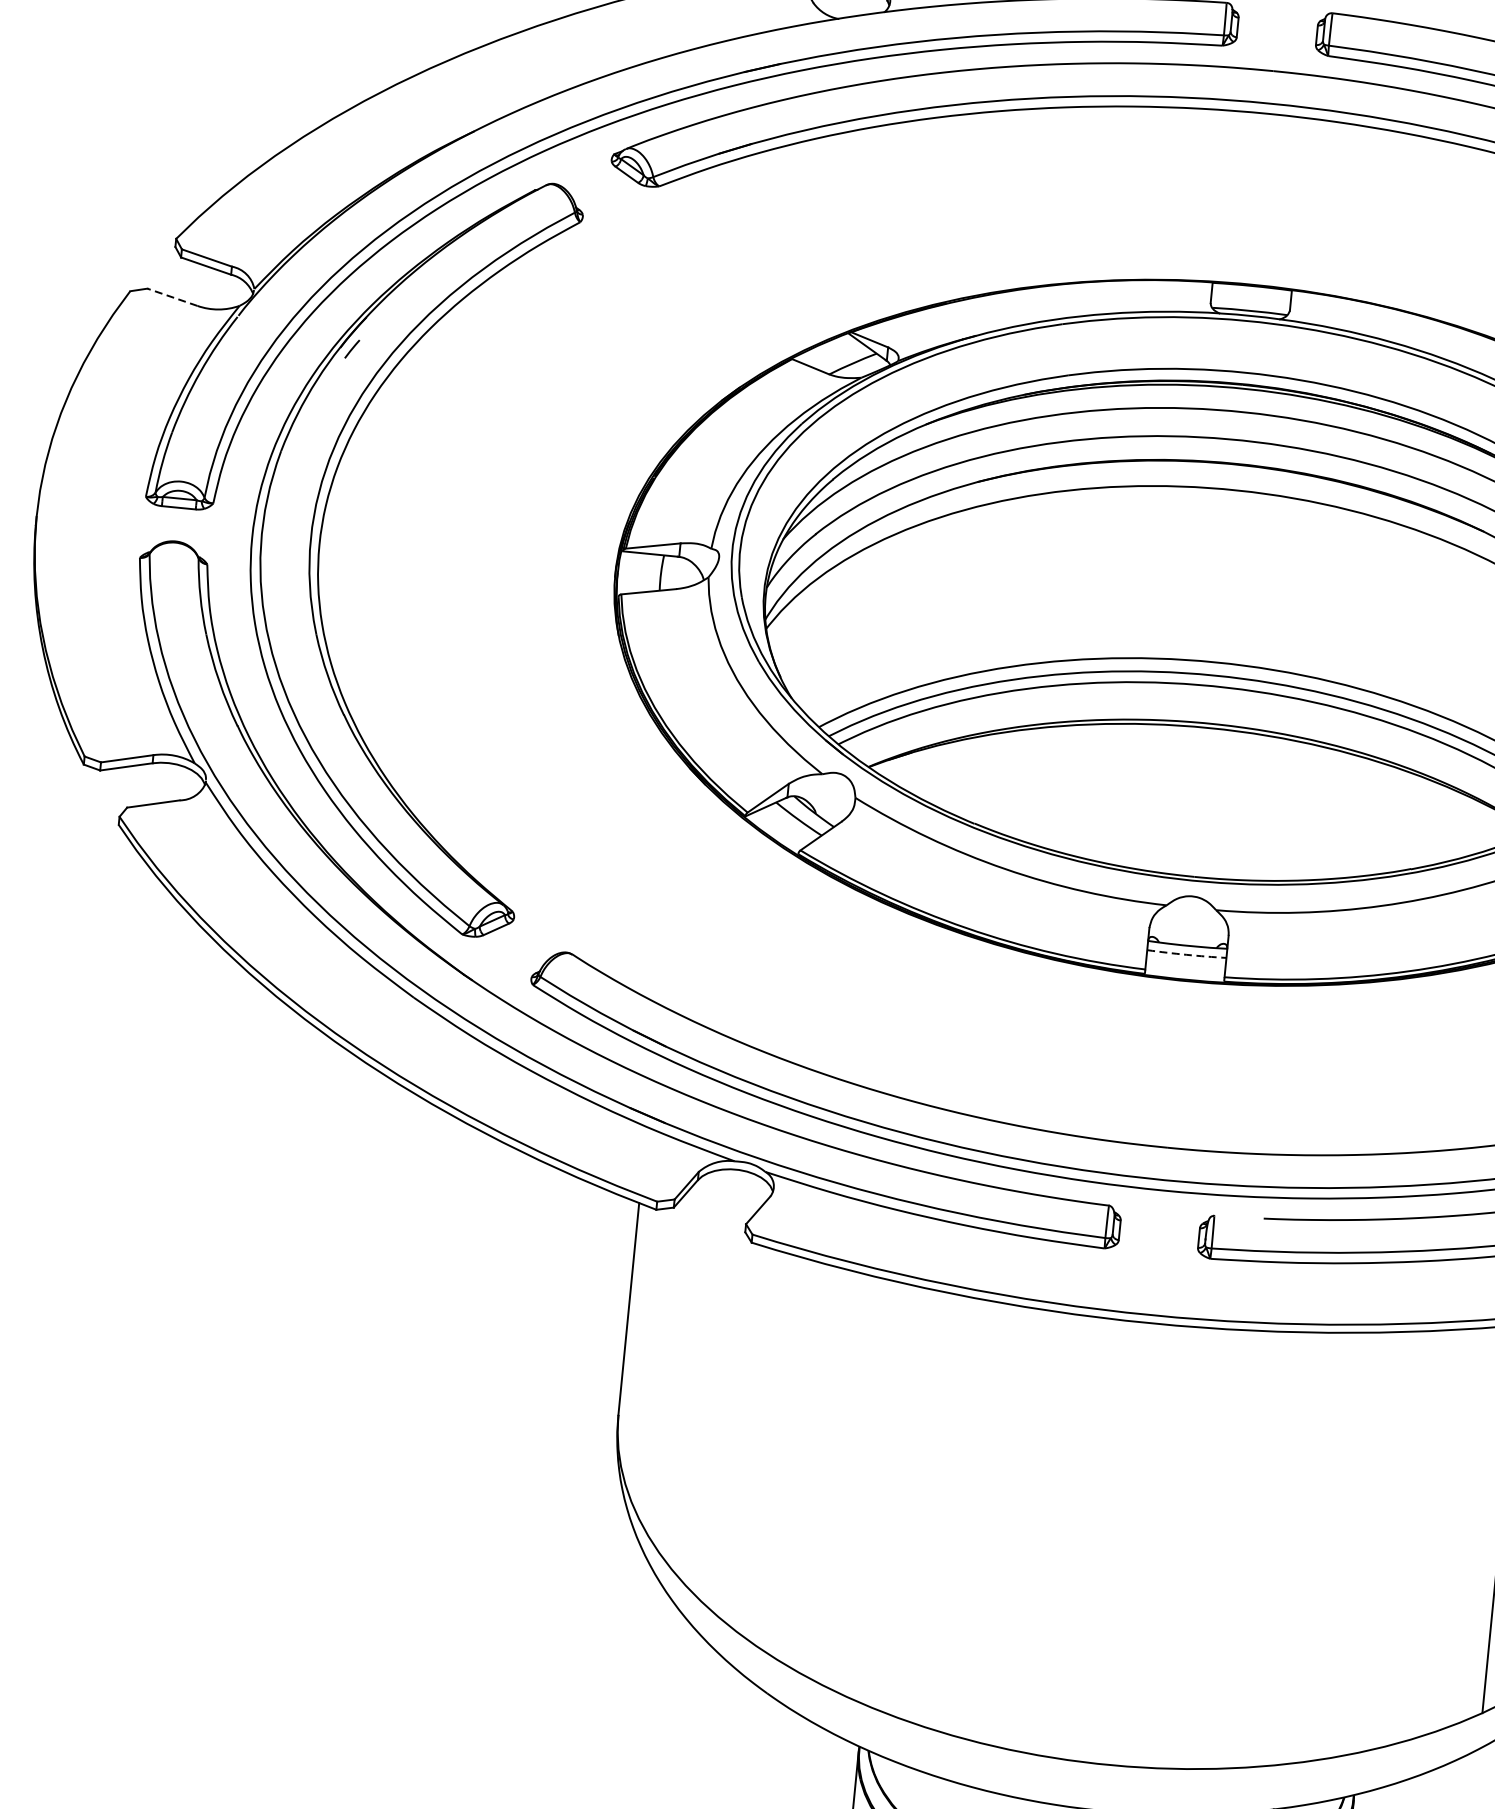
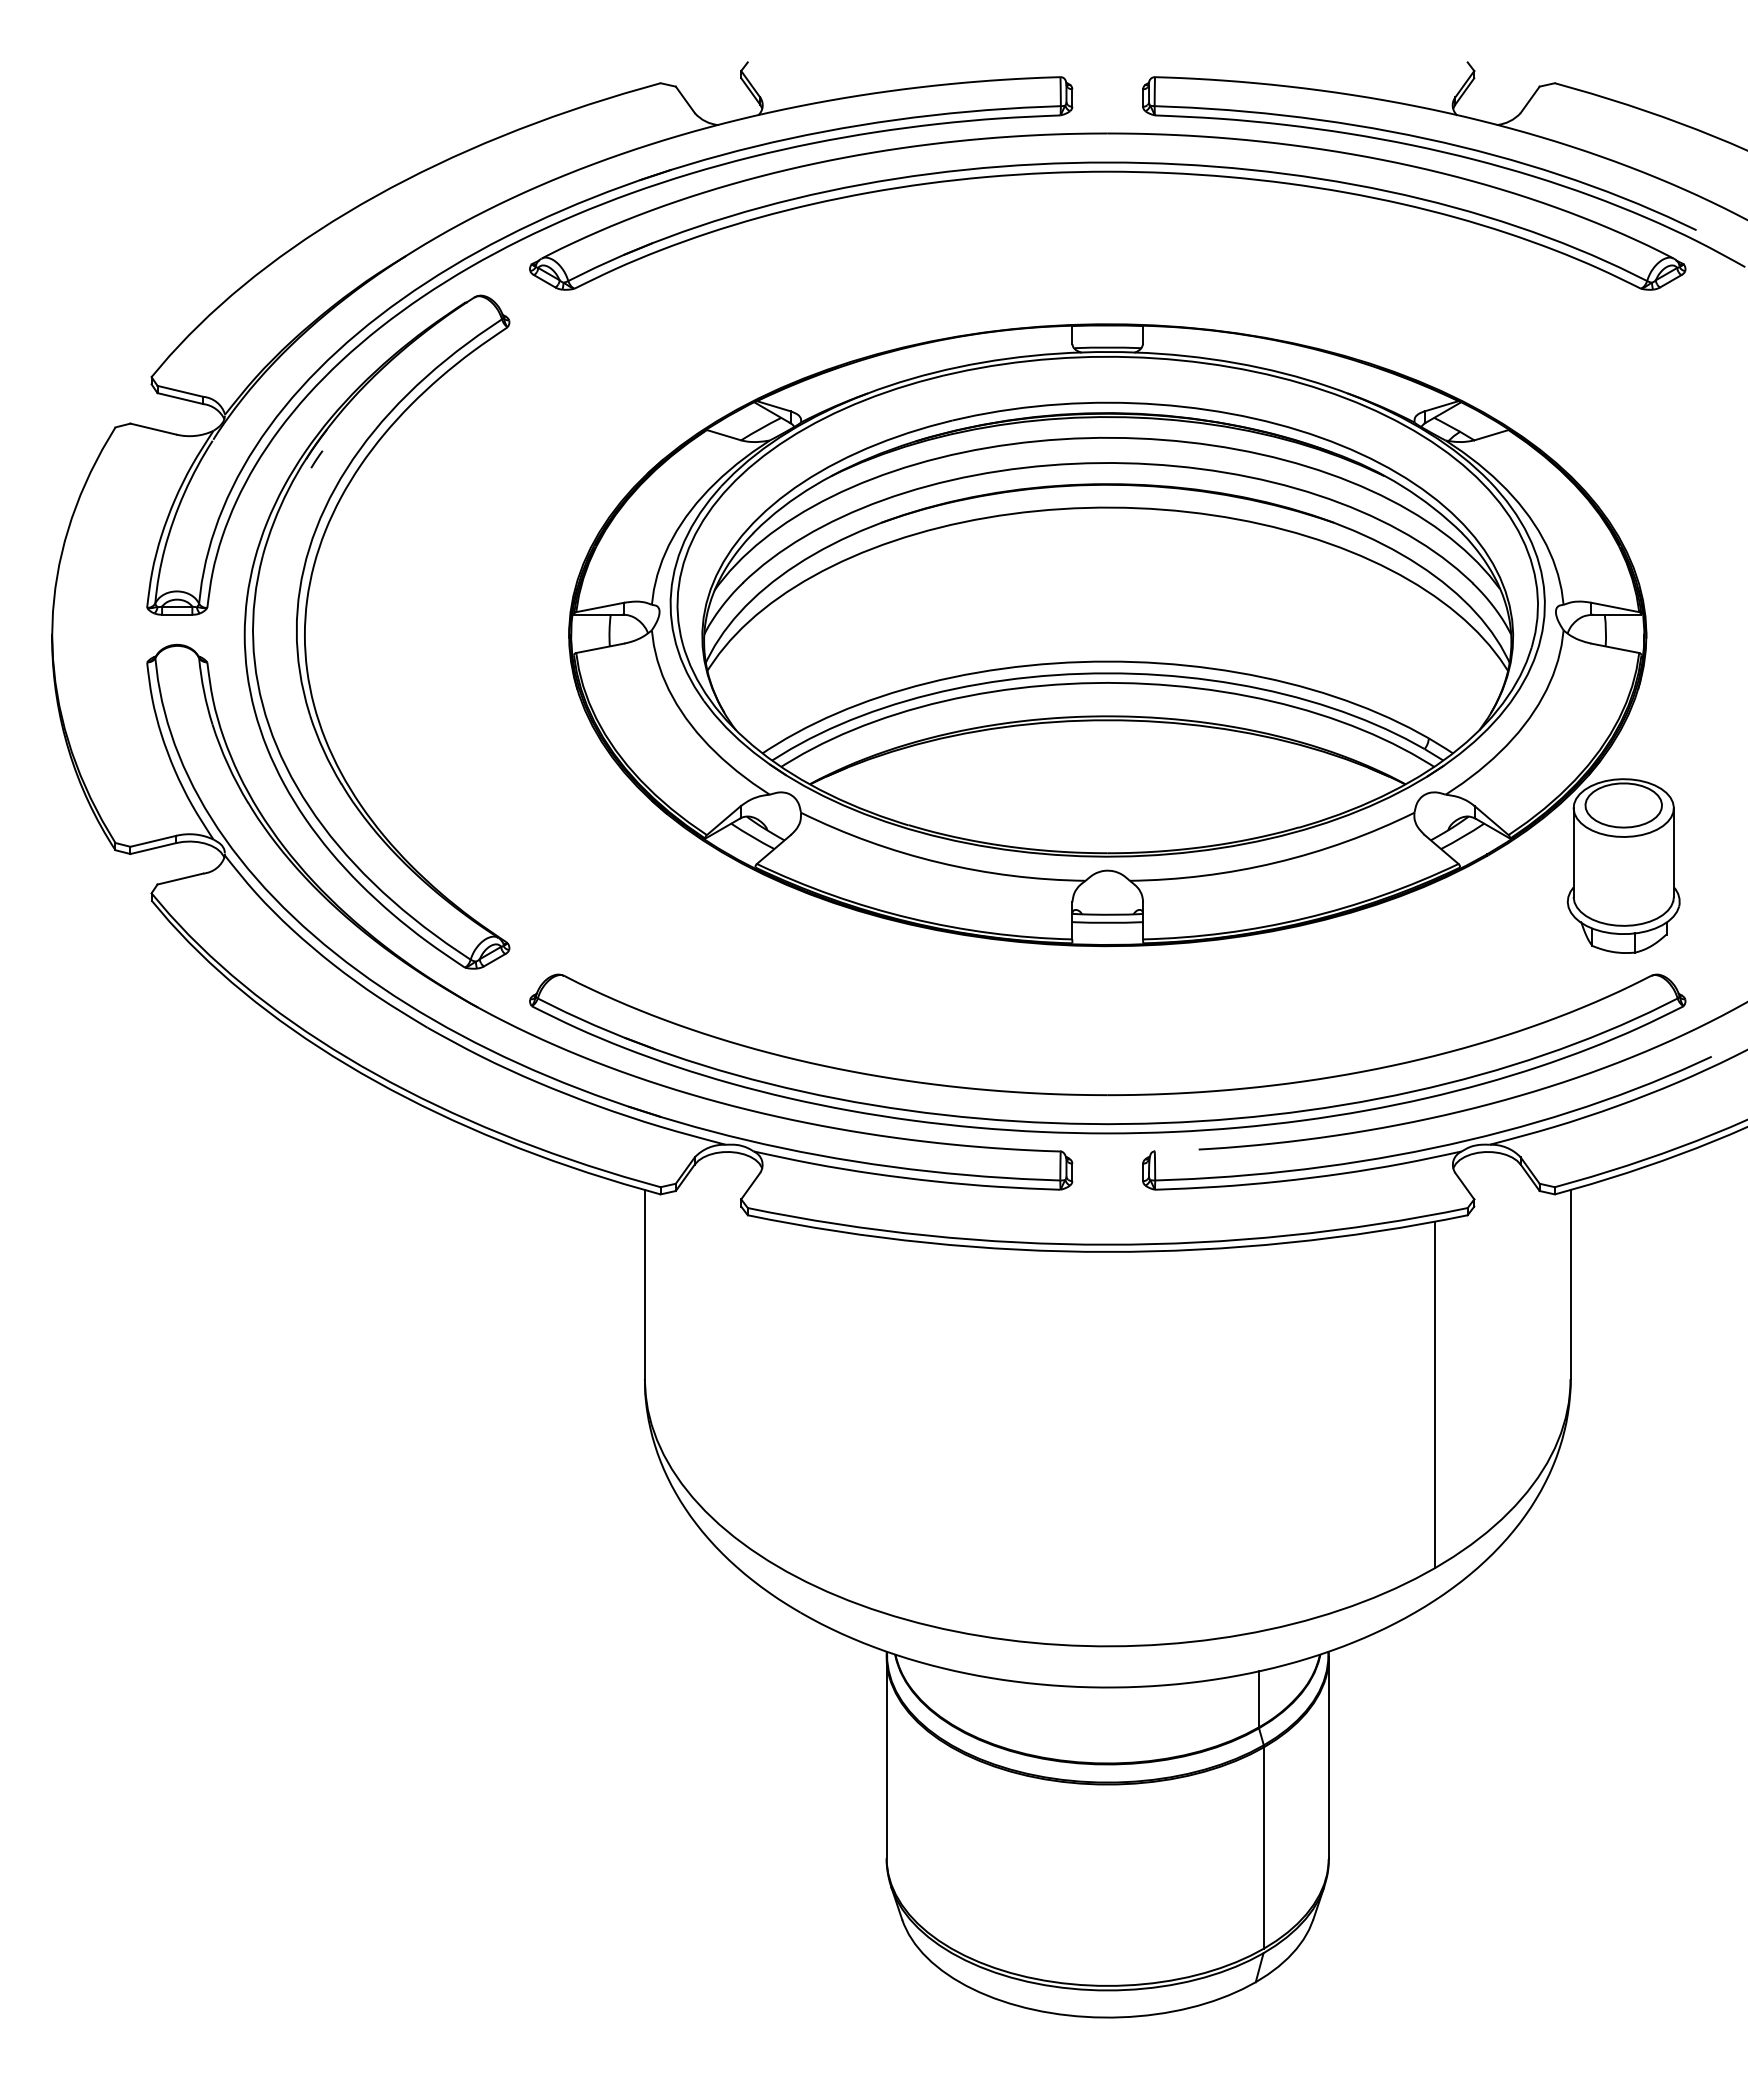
line: (172, 297) -> (153, 429), dashed -> solid
arc: (1186, 954) -> (1107, 922), dashed -> solid

